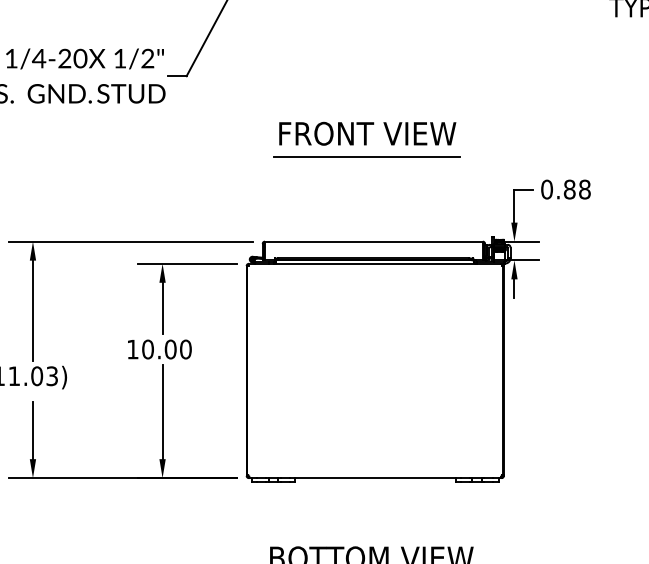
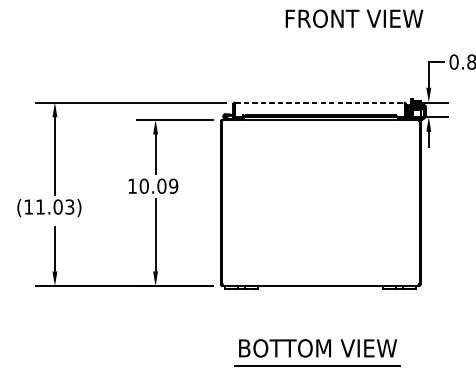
text: (367, 133) -> (354, 18), moved
line: (367, 156) -> (314, 36), removed
line: (373, 241) -> (319, 102), solid -> dashed
text: (185, 349) -> (173, 186), 10.00 -> 10.09

